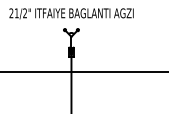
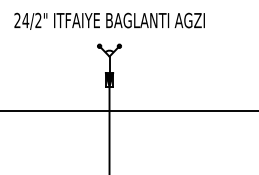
text: (16, 13) -> (25, 20), 21/2" -> 24/2"

